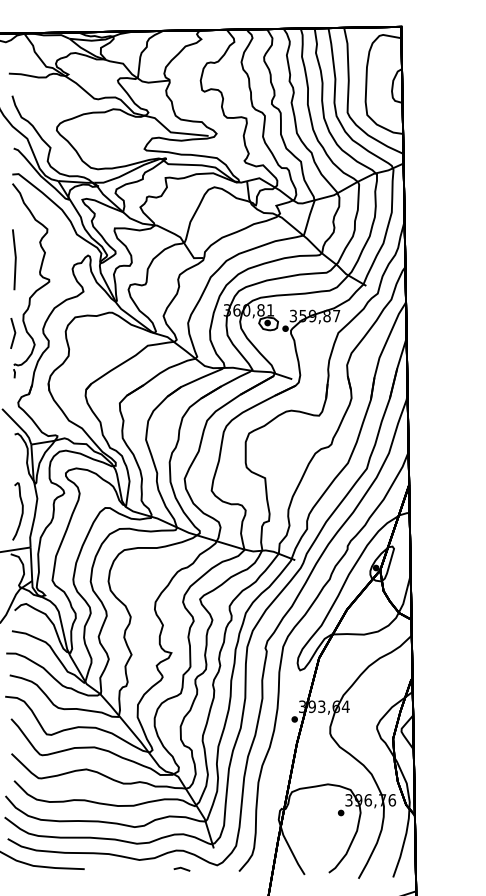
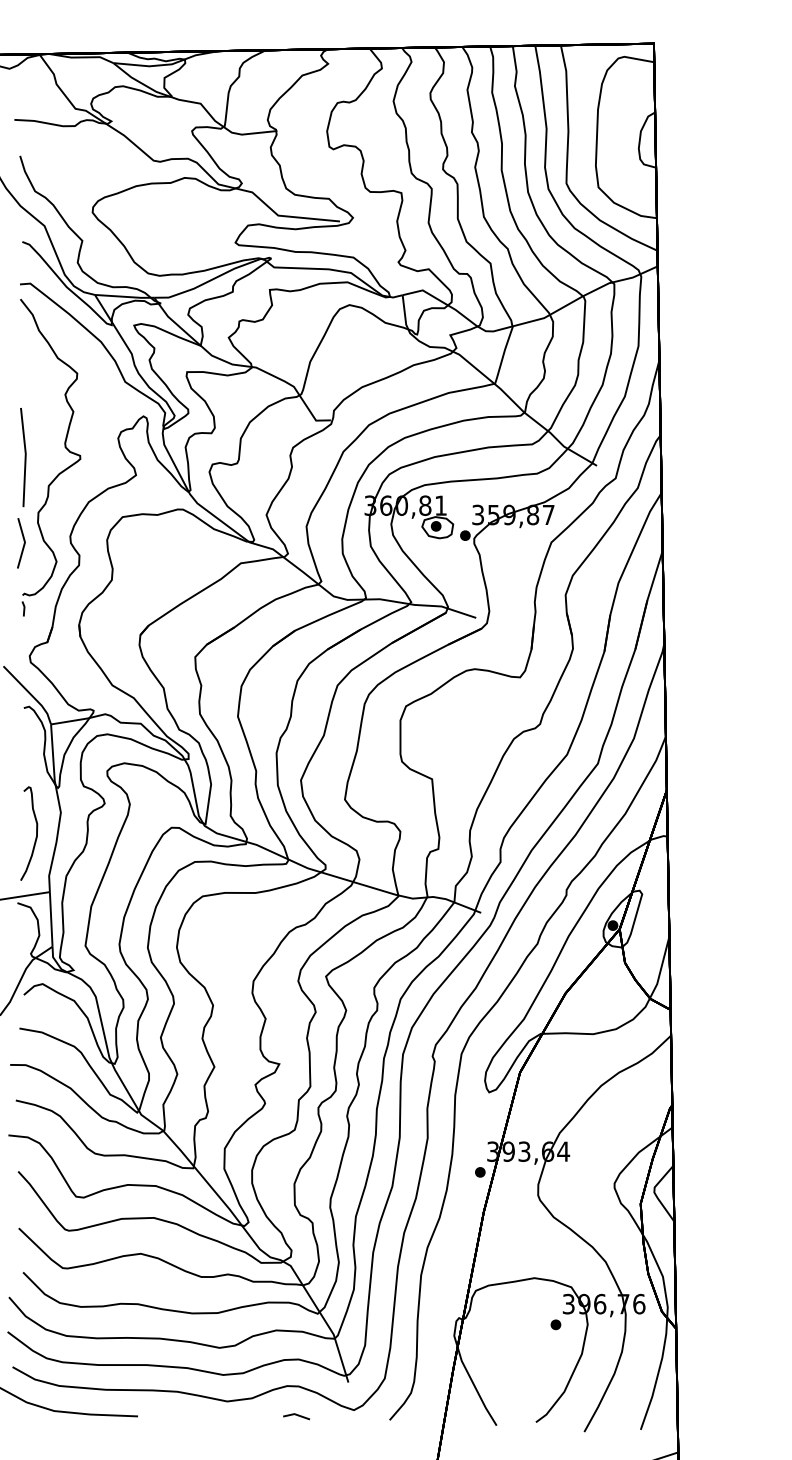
line: (14, 259) -> (23, 457), moved

